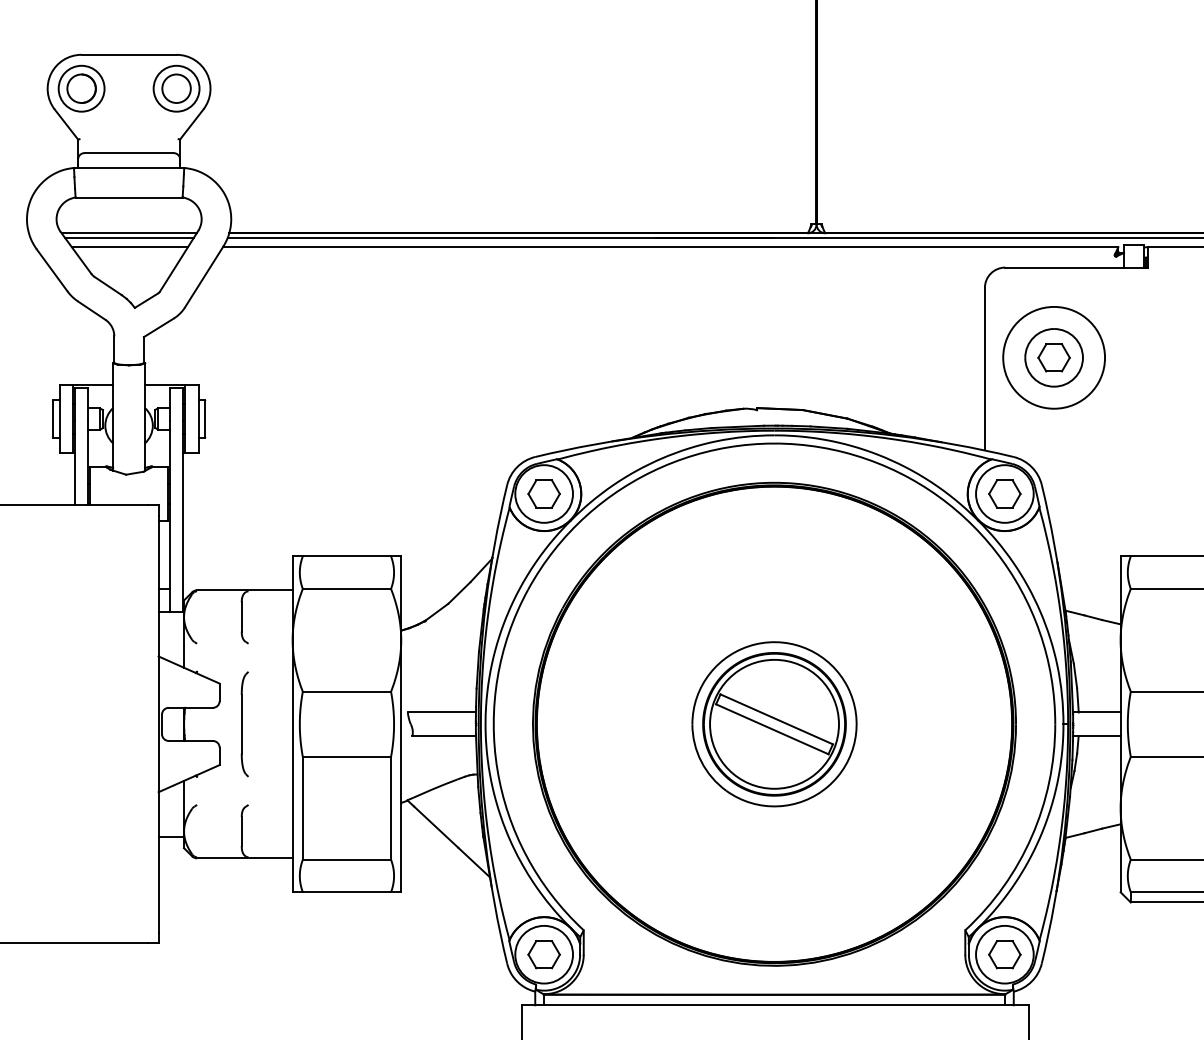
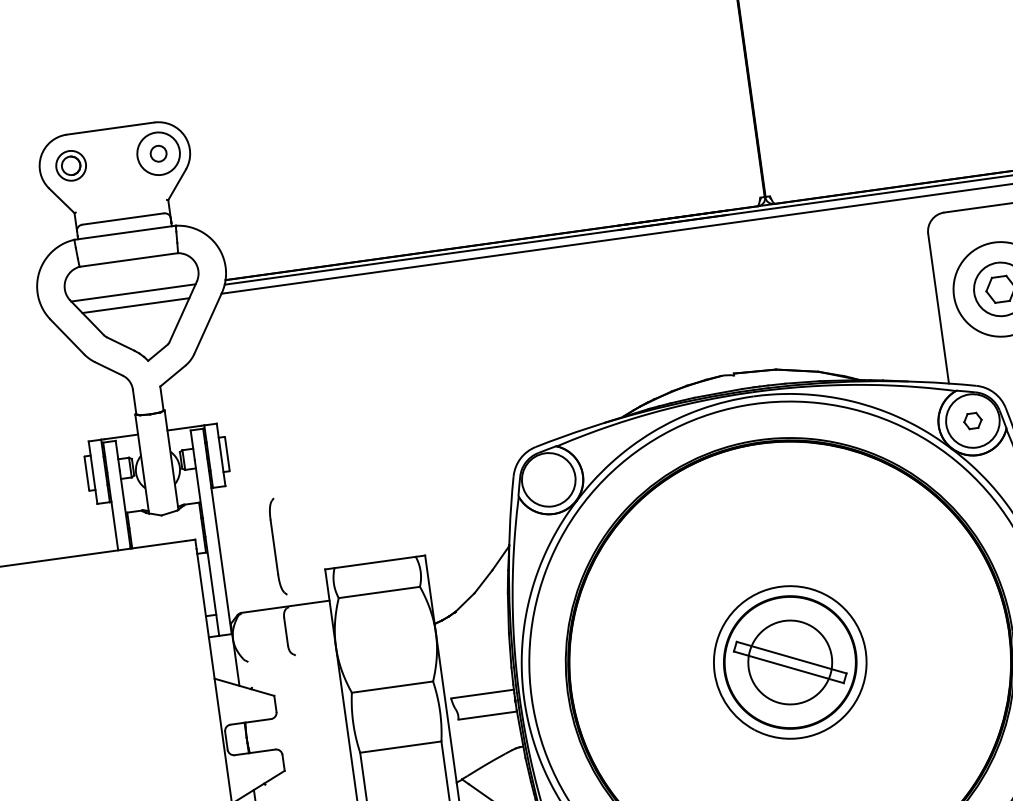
part: (81, 88) -> (71, 165), size x0.7
circle: (176, 88) -> (158, 153), size x0.6
line: (129, 238) -> (134, 297), removed
part: (543, 493) -> (548, 479), removed
part: (1004, 493) -> (972, 420), size x0.6
circle: (774, 723) -> (790, 661), size x0.7
part: (244, 724) -> (276, 547), moved

